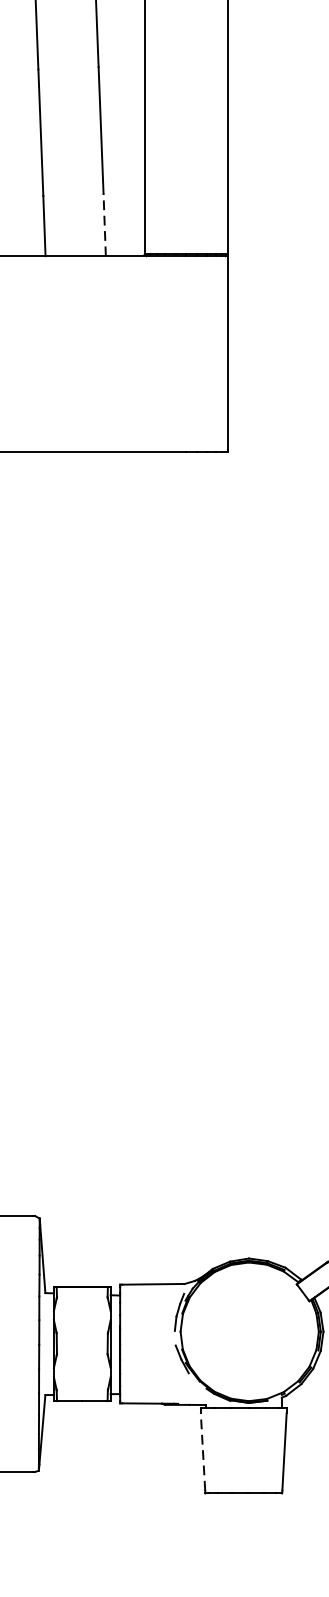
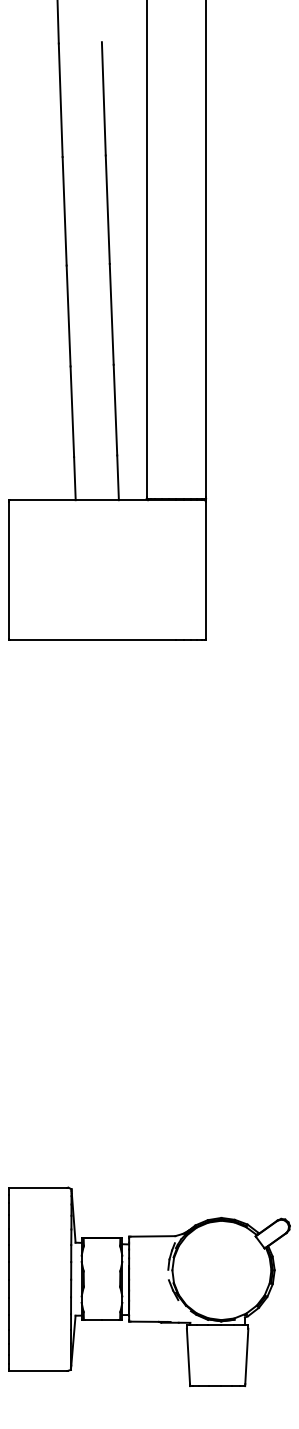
line: (105, 224) -> (118, 477), dashed -> solid
line: (203, 1452) -> (188, 1356), dashed -> solid

